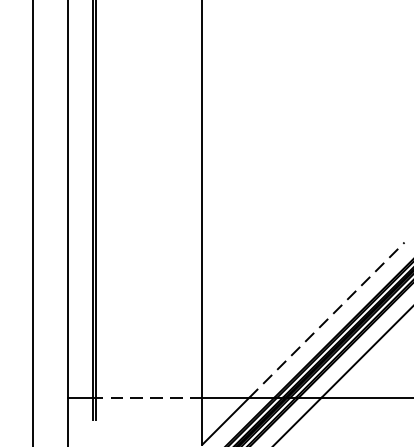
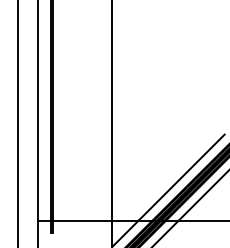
line: (326, 319) -> (181, 177), dashed -> solid
line: (148, 397) -> (82, 220), dashed -> solid

